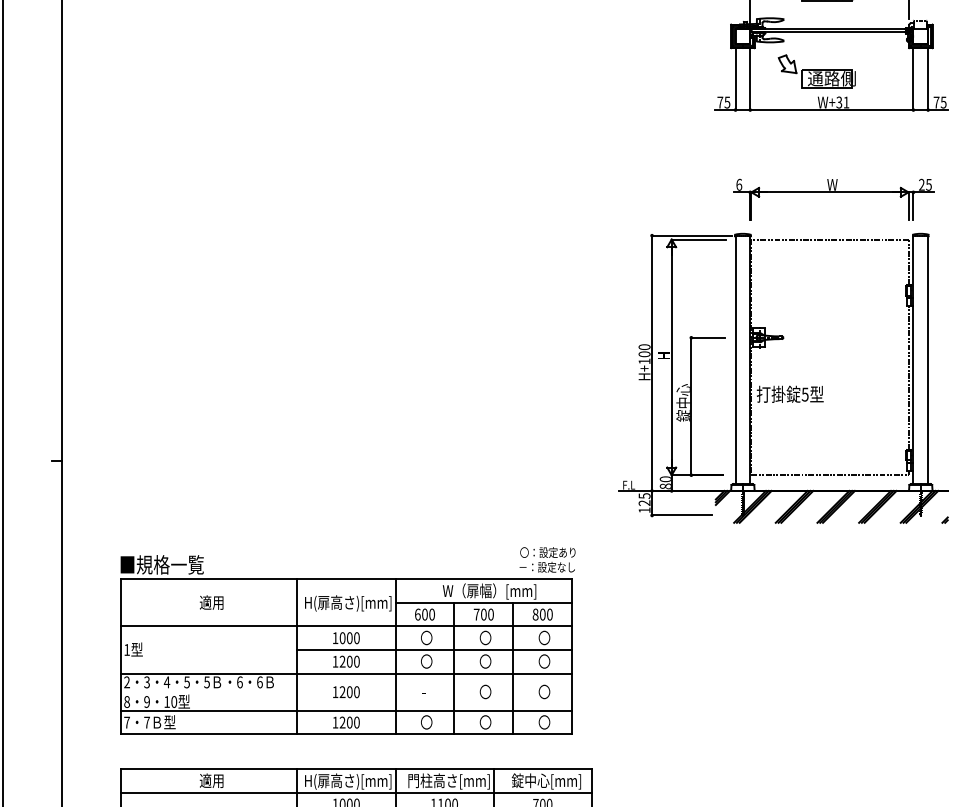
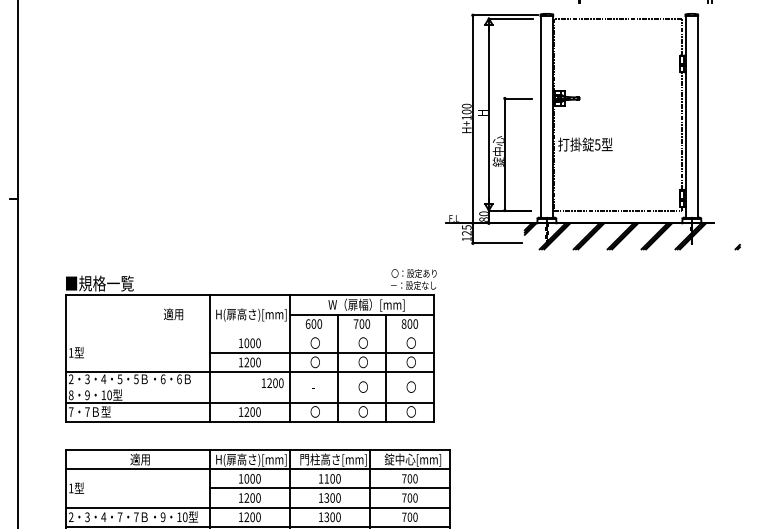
part: (782, 385) -> (579, 137), moved
text: (211, 602) -> (173, 314), moved
line: (346, 626) -> (249, 333), removed
text: (346, 692) -> (272, 383), moved

